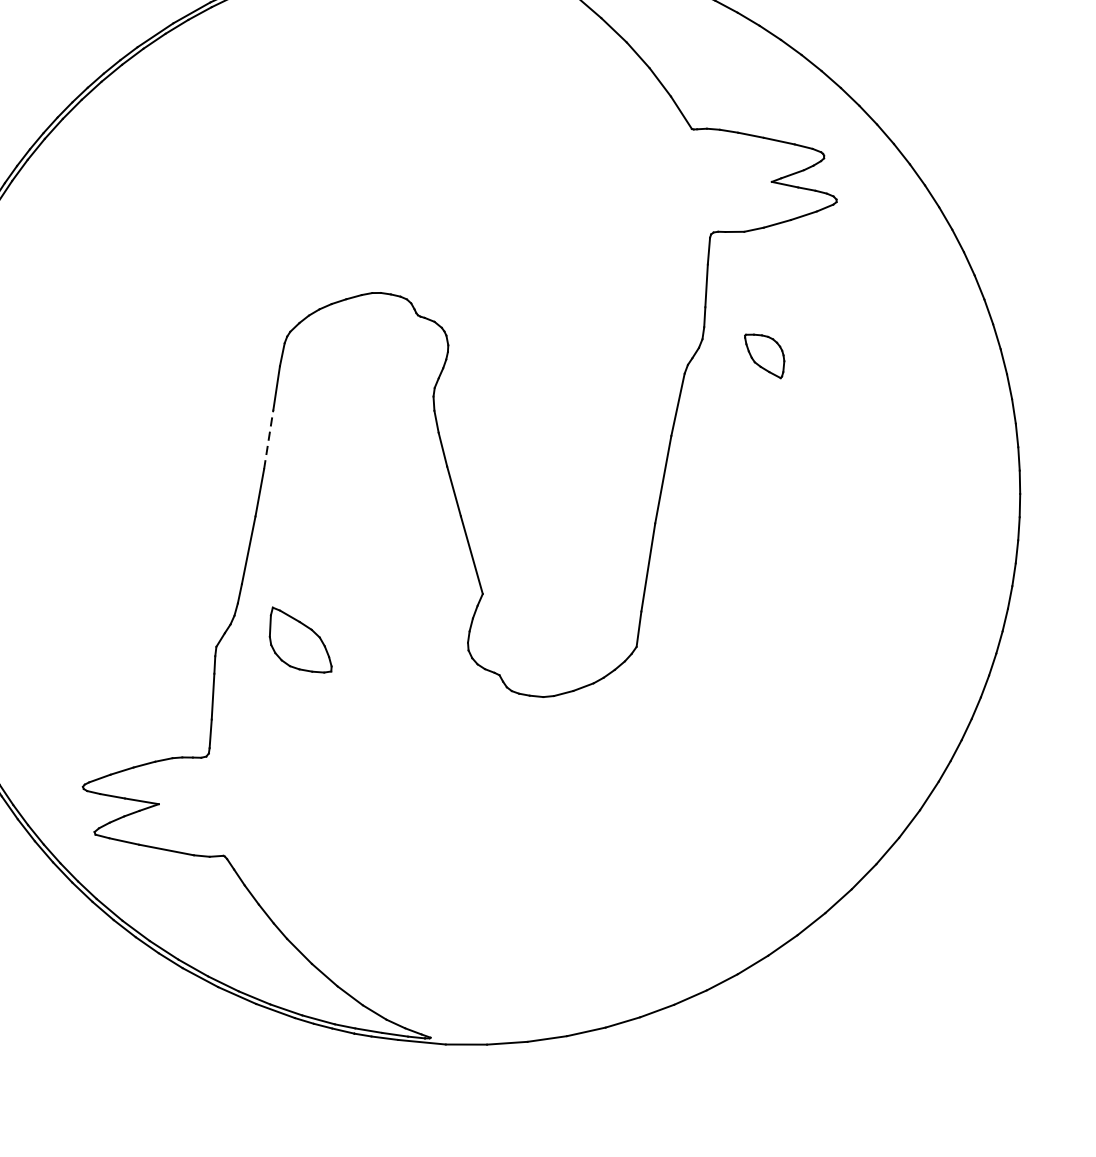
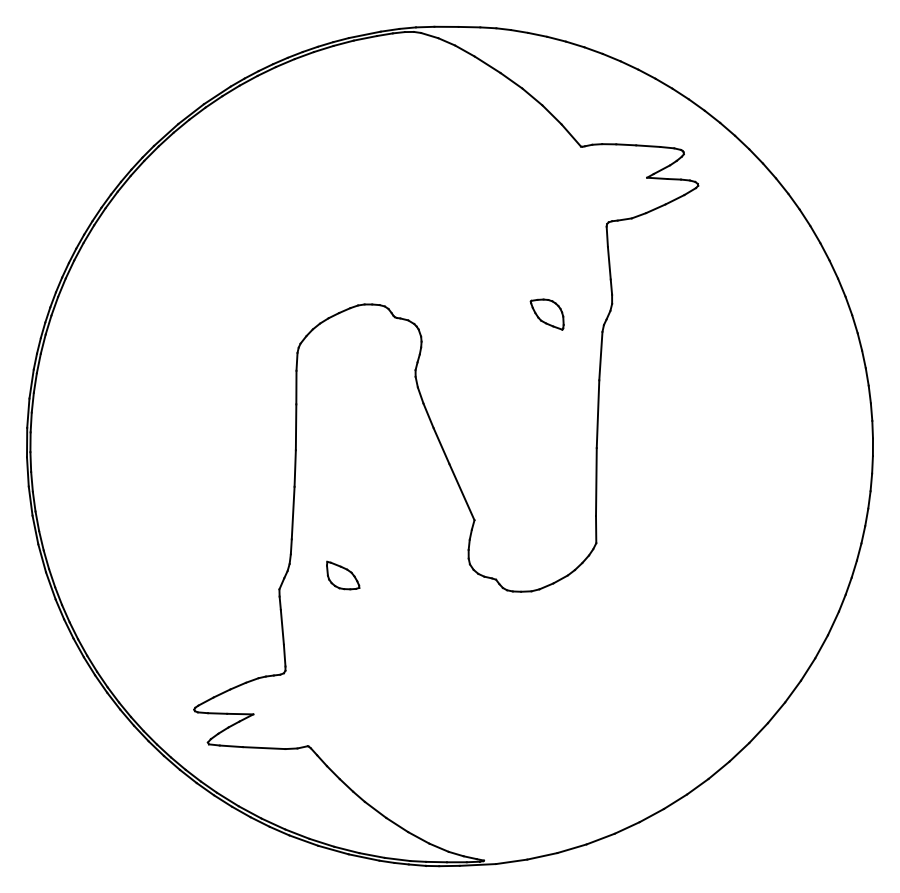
part: (762, 355) -> (546, 314), moved
line: (269, 439) -> (296, 427), dashed -> solid
part: (302, 640) -> (343, 575), size x0.62

